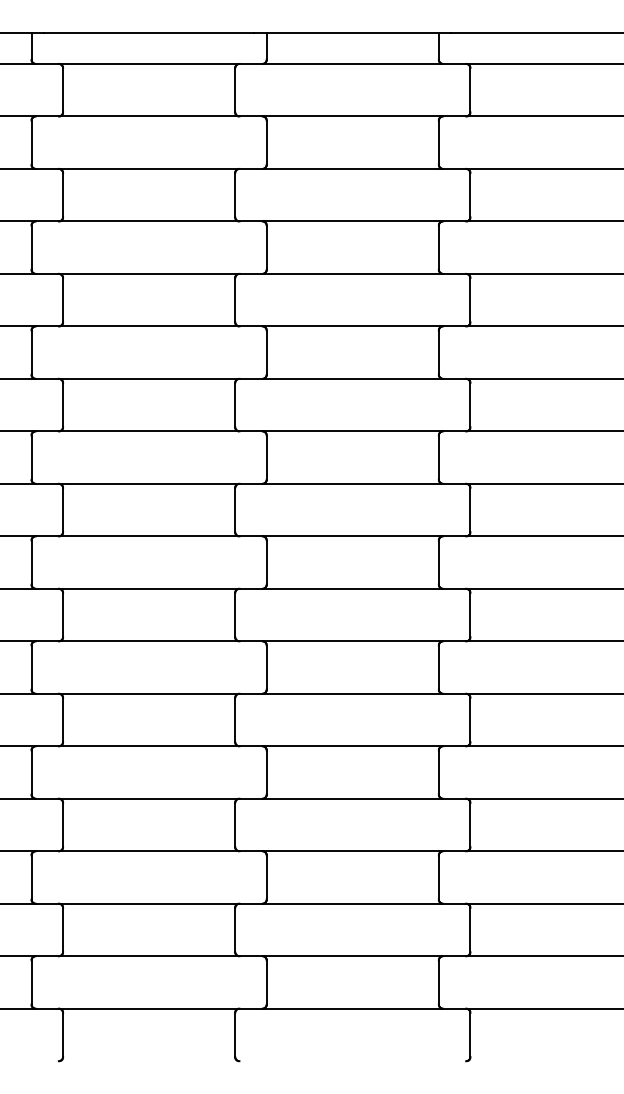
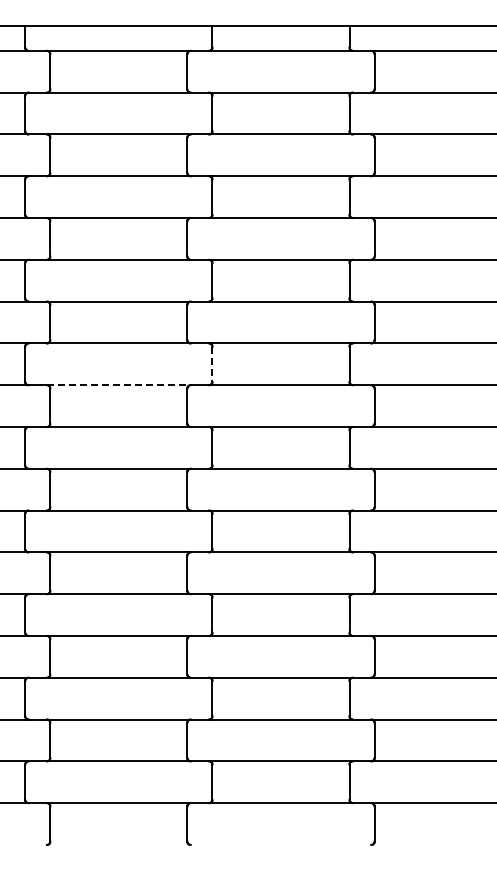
line: (266, 457) -> (212, 364), solid -> dashed
line: (148, 484) -> (118, 385), solid -> dashed

